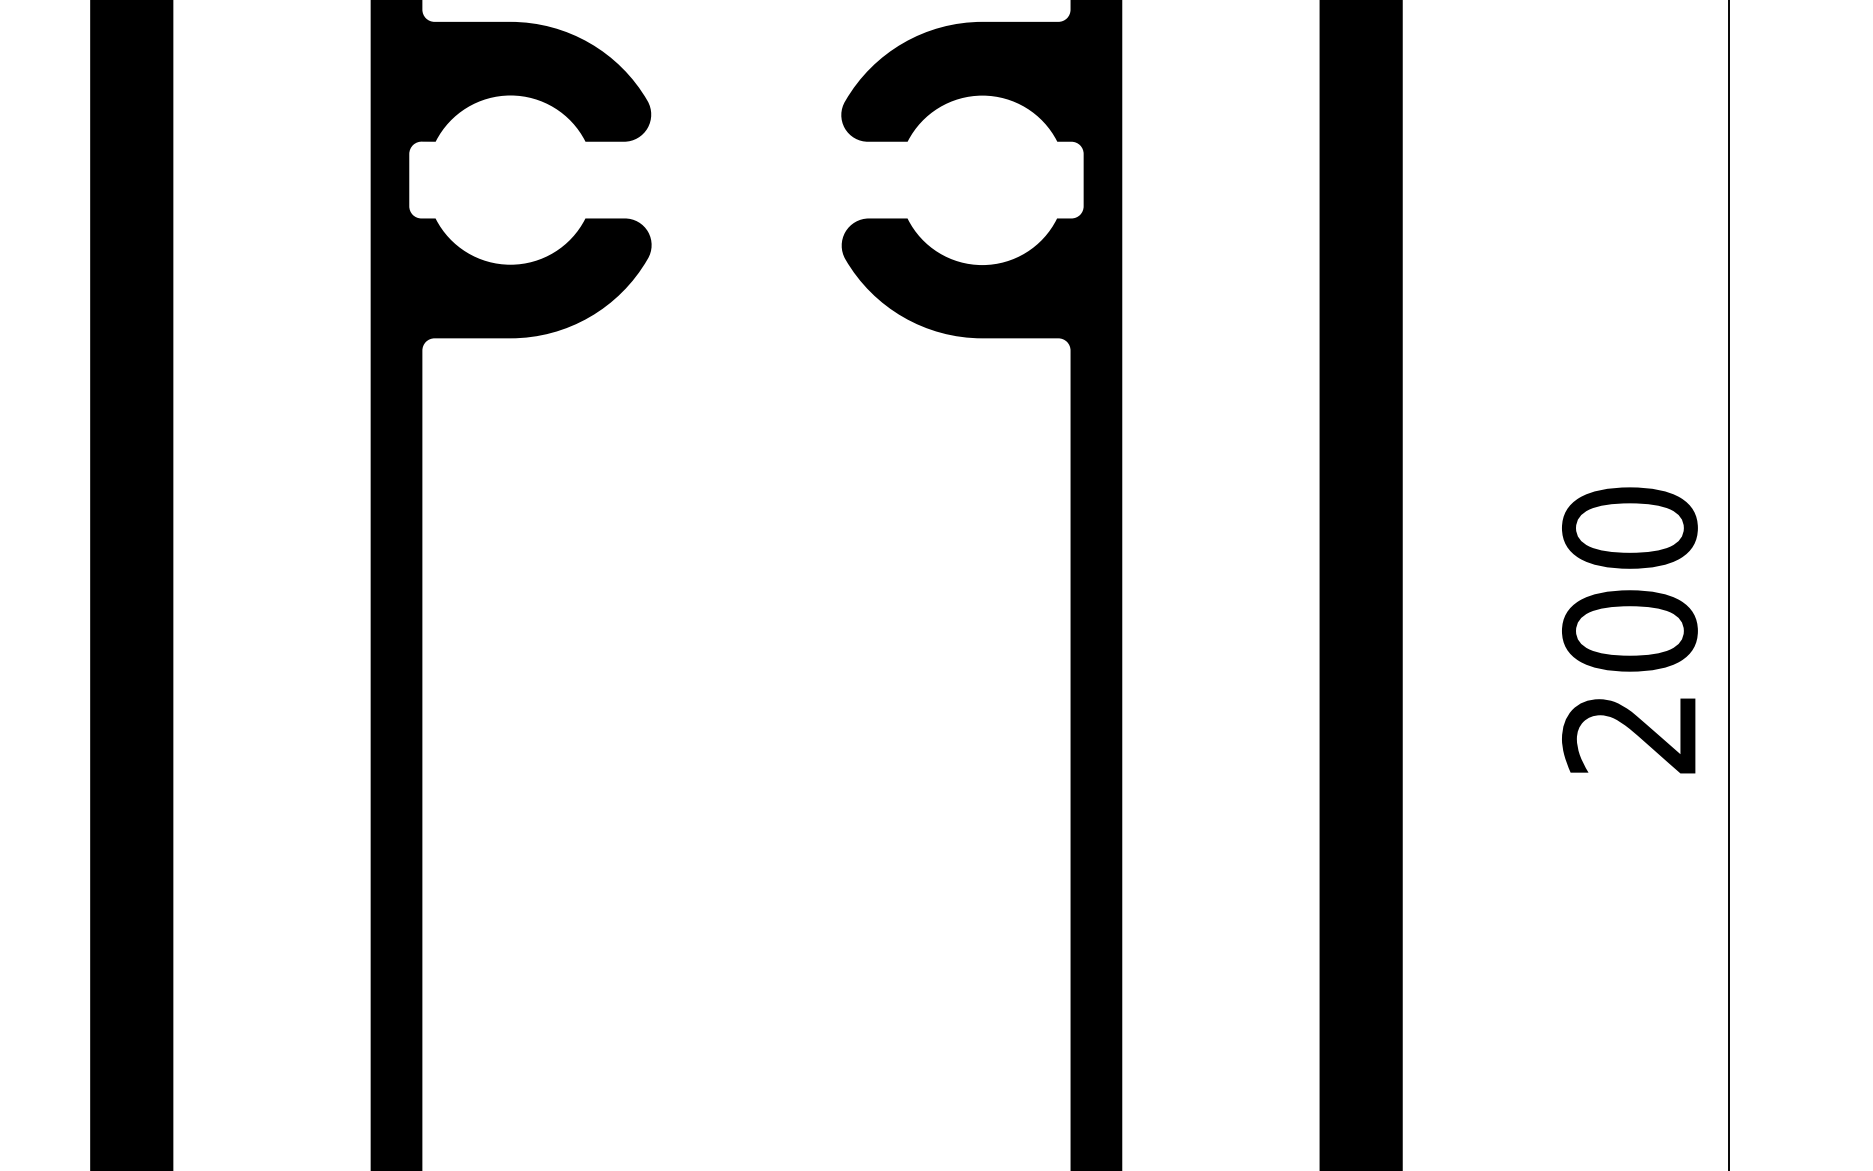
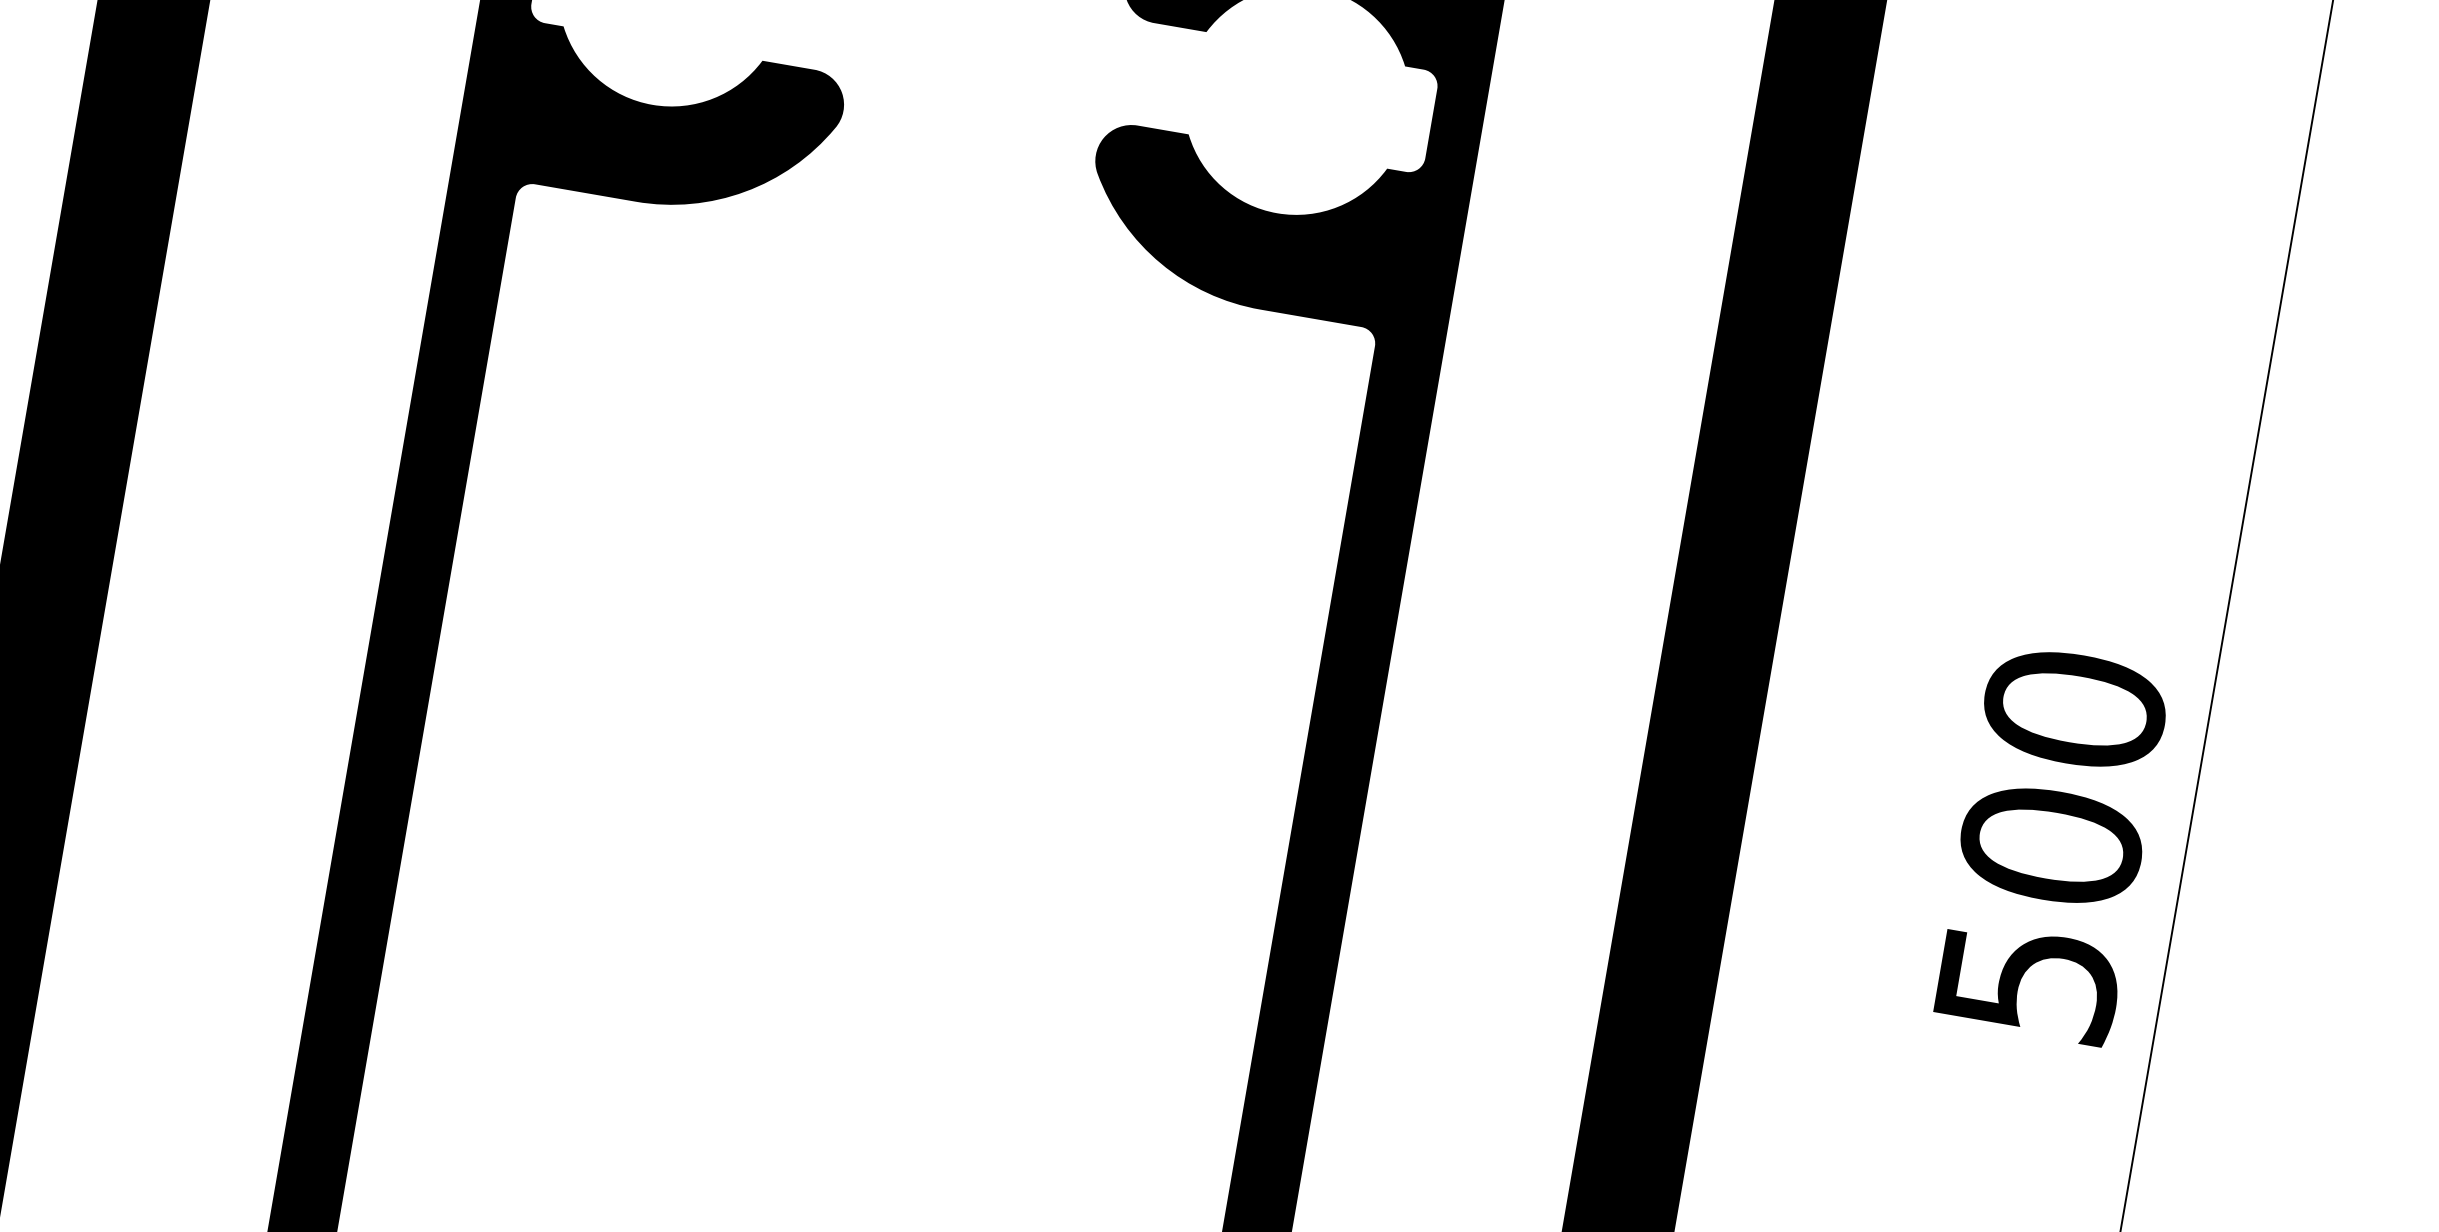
text: (1629, 734) -> (2027, 982), 200 -> 500

